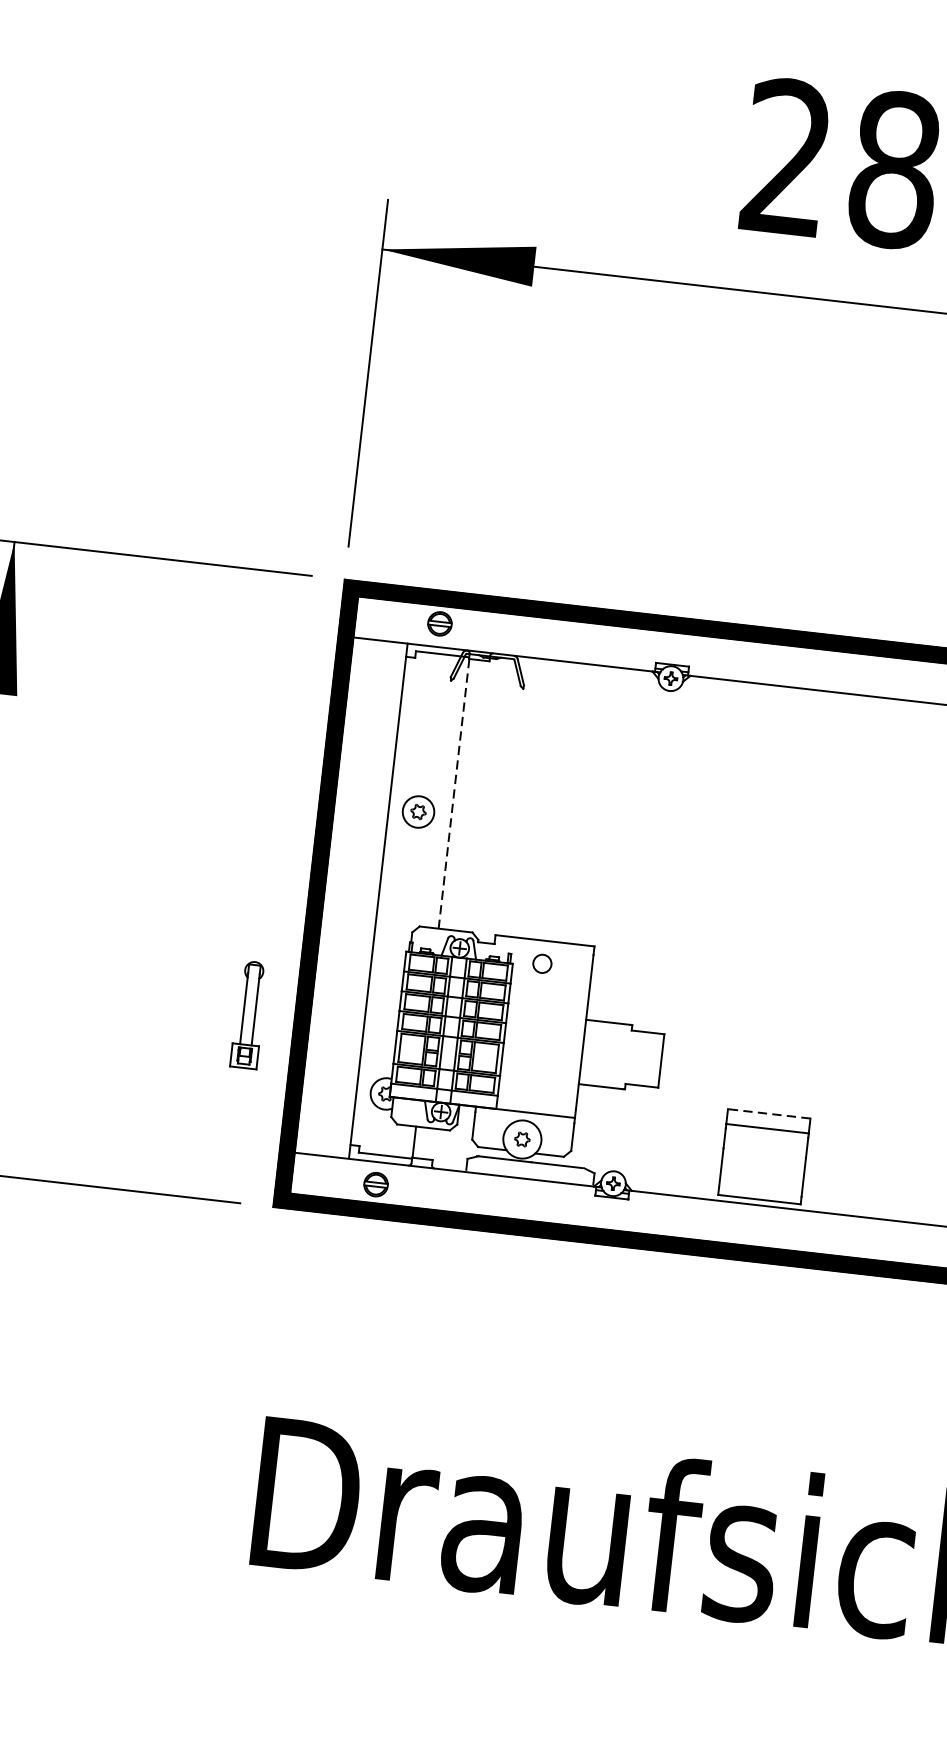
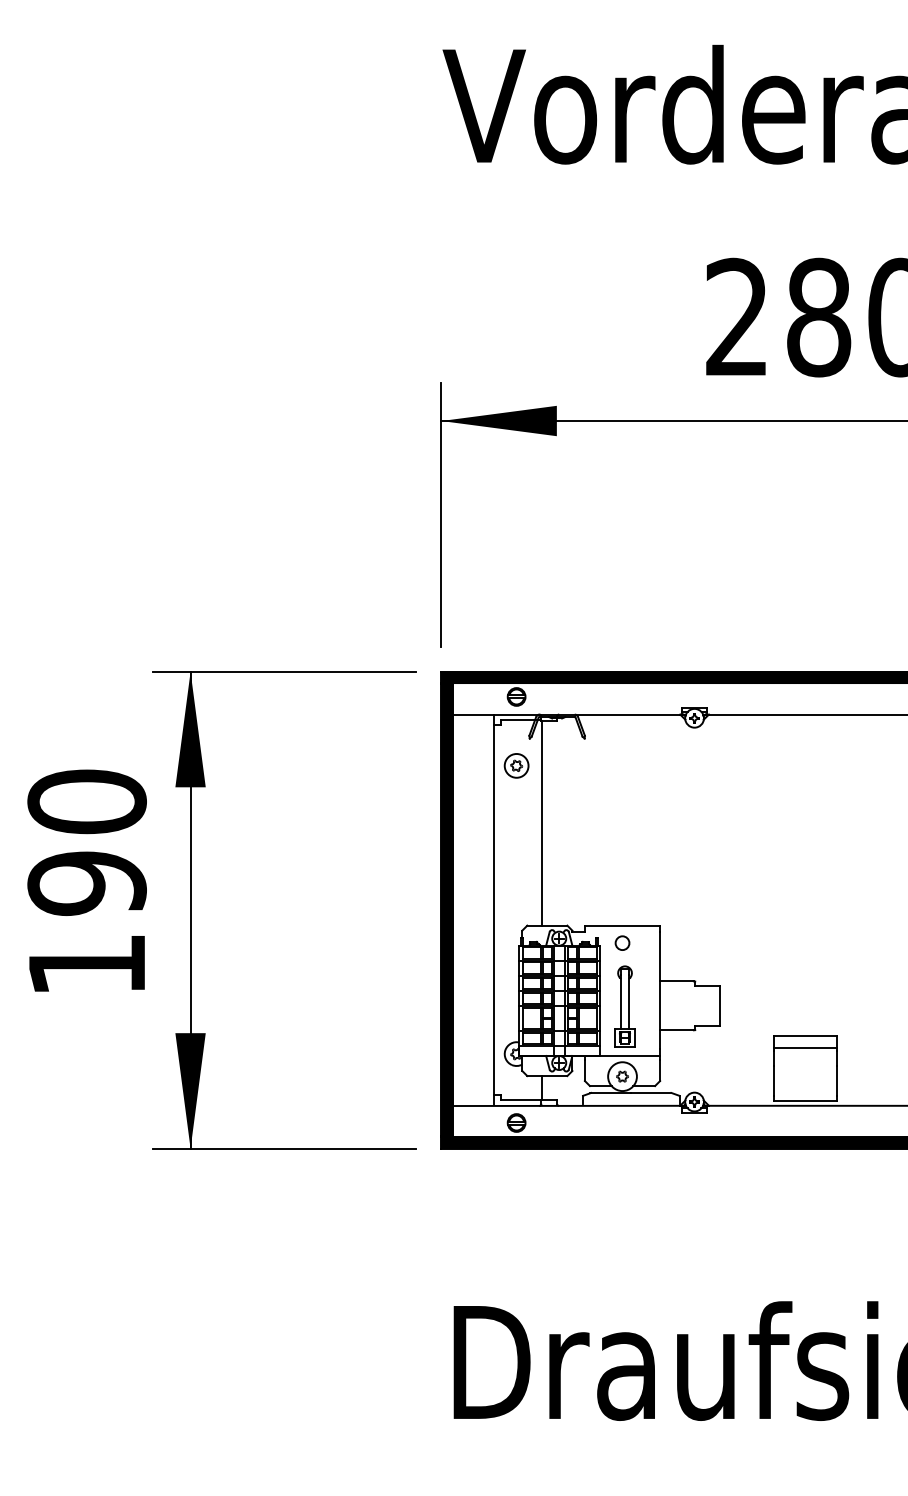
line: (453, 794) -> (541, 823), dashed -> solid
part: (418, 811) -> (516, 765), moved
part: (248, 1014) -> (624, 1006), moved
line: (767, 1113) -> (804, 1036), dashed -> solid

